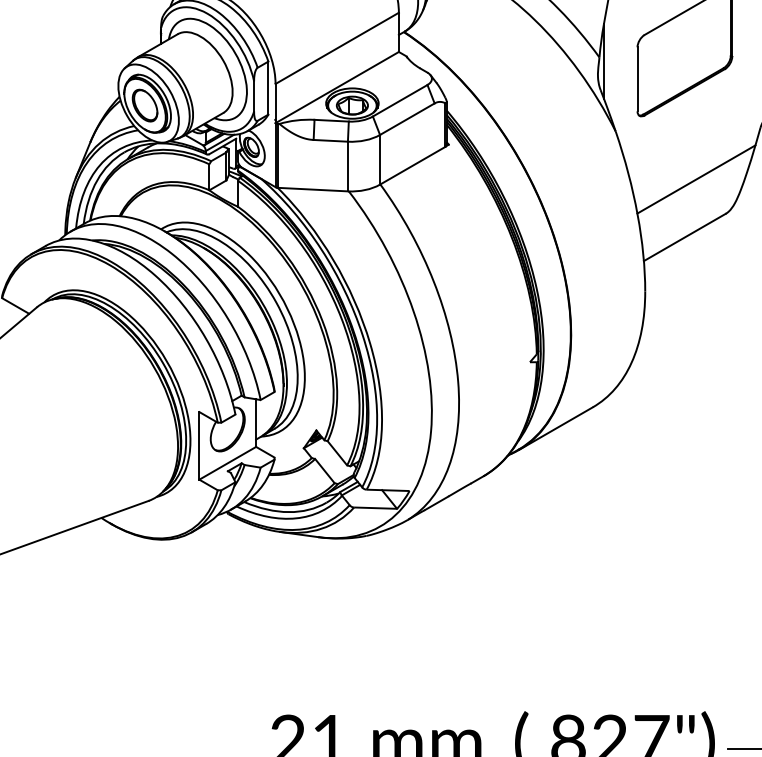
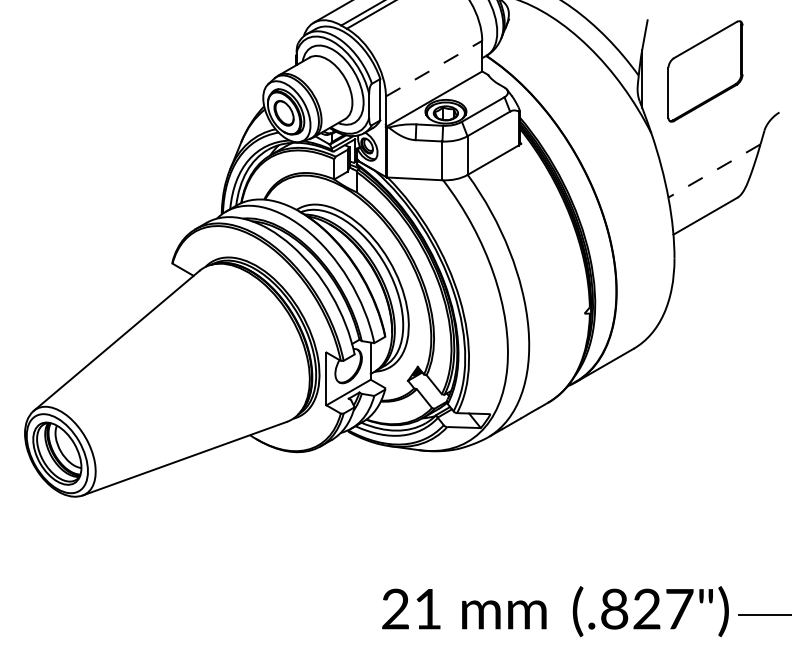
line: (337, 48) -> (434, 68), solid -> dashed
line: (696, 180) -> (714, 171), solid -> dashed

